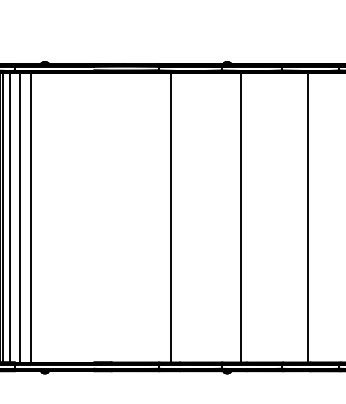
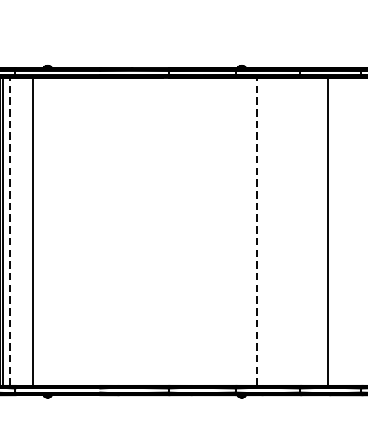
line: (9, 217) -> (9, 231), solid -> dashed
line: (19, 217) -> (20, 231), removed
line: (171, 217) -> (182, 231), removed
line: (241, 217) -> (256, 231), solid -> dashed

